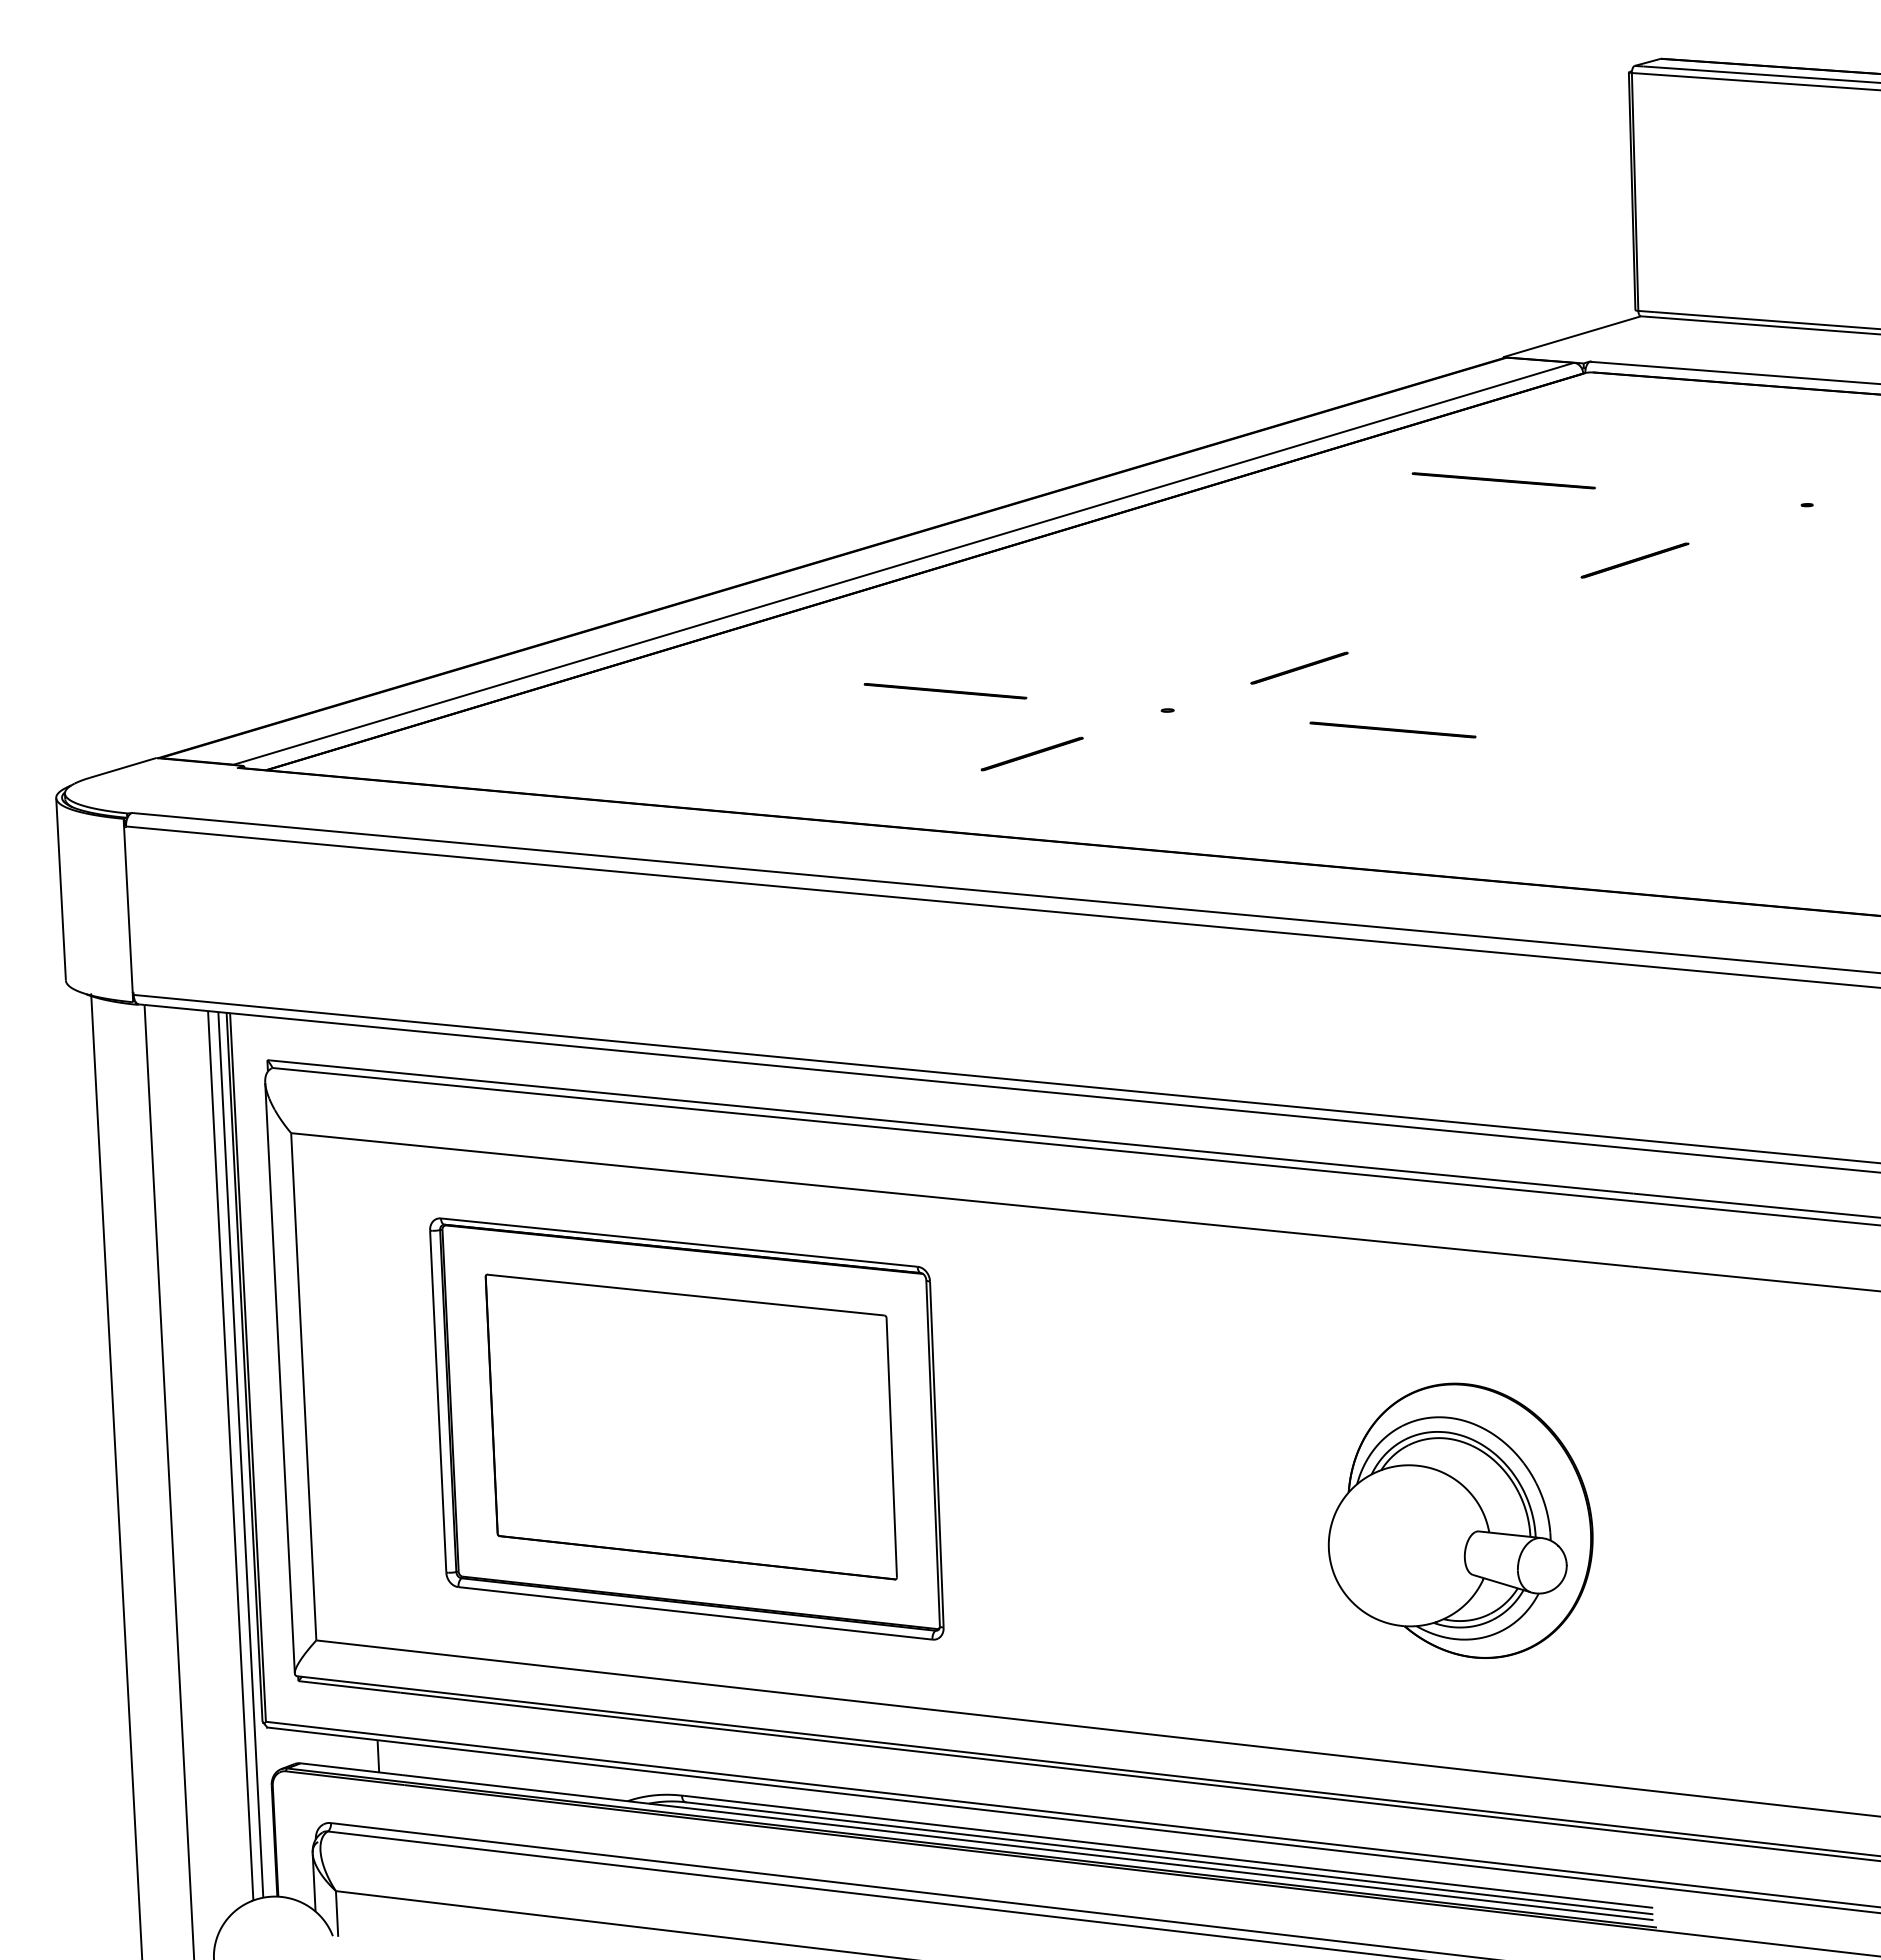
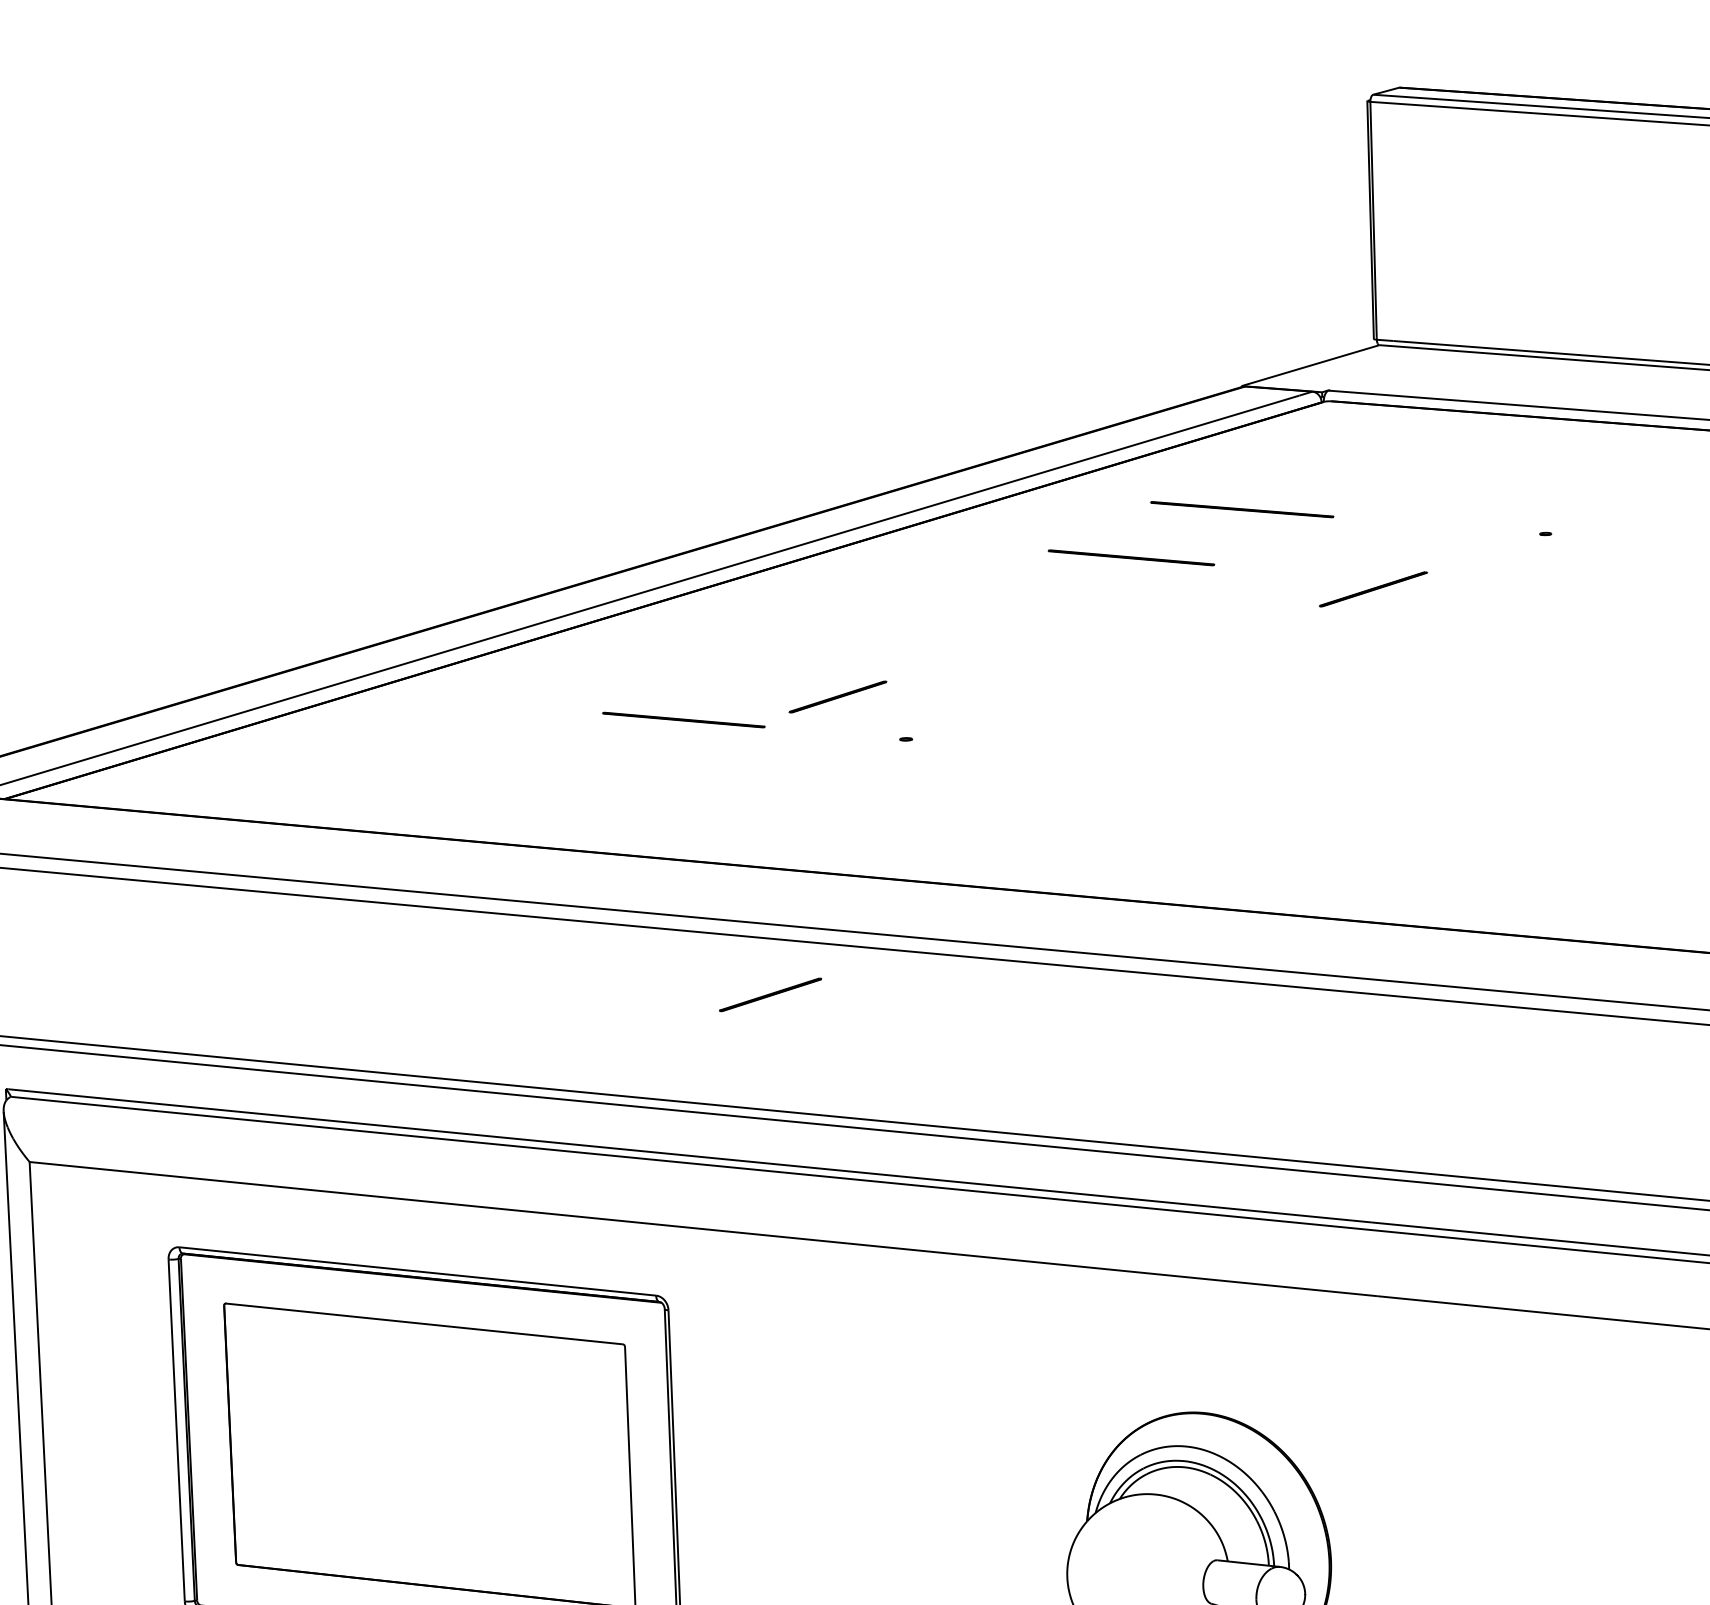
line: (1299, 667) -> (837, 696), moved
line: (1392, 729) -> (1130, 557), moved
line: (1031, 753) -> (769, 994), moved

